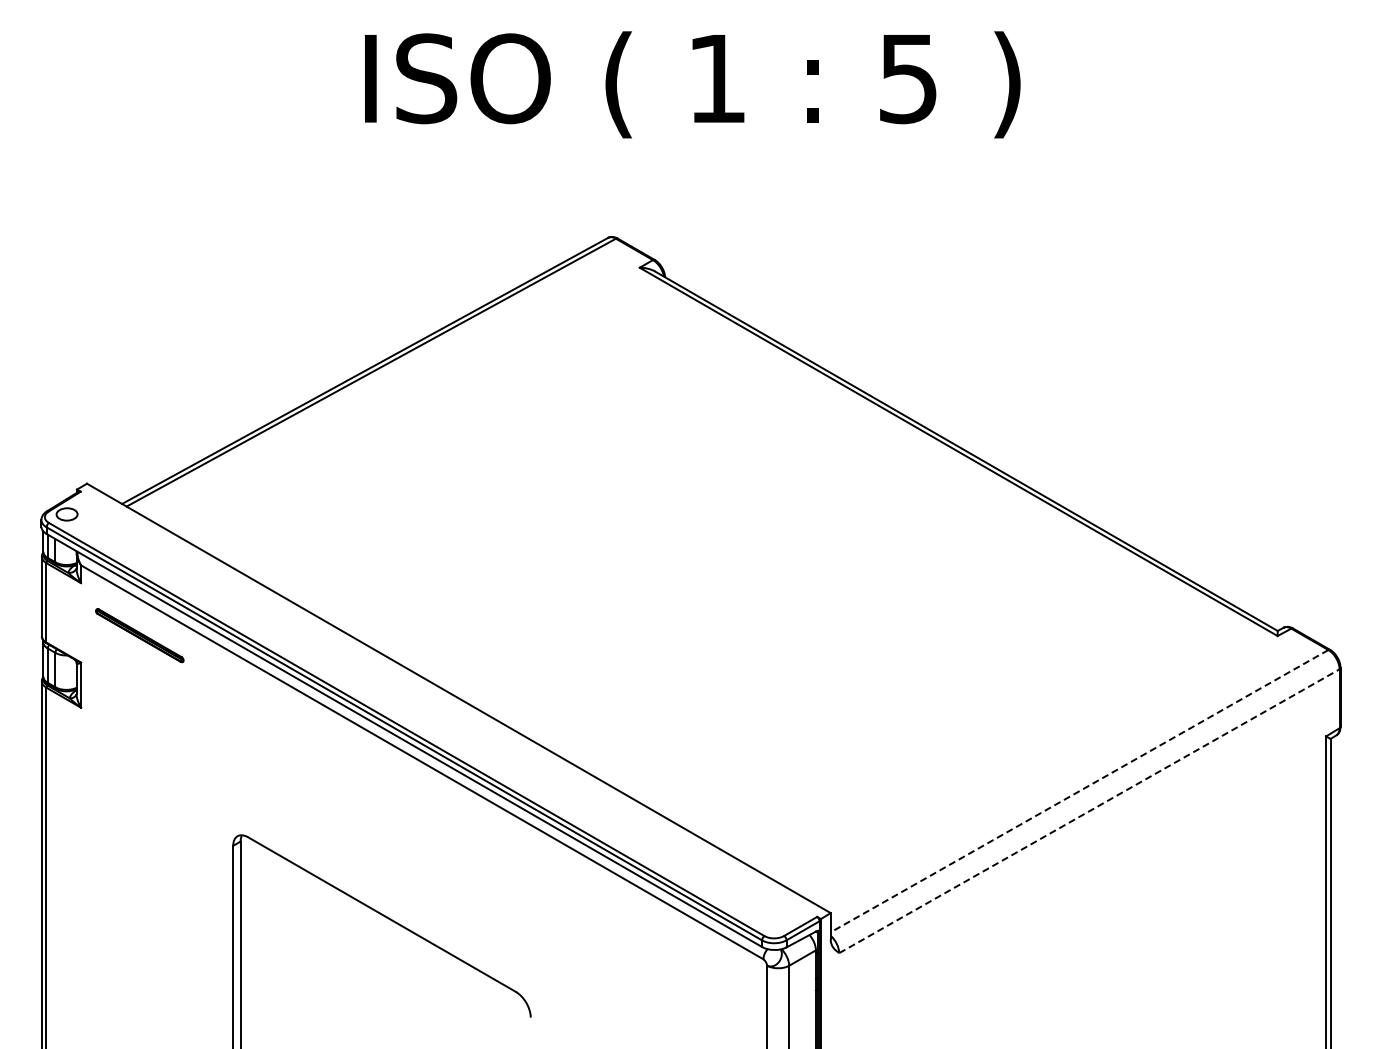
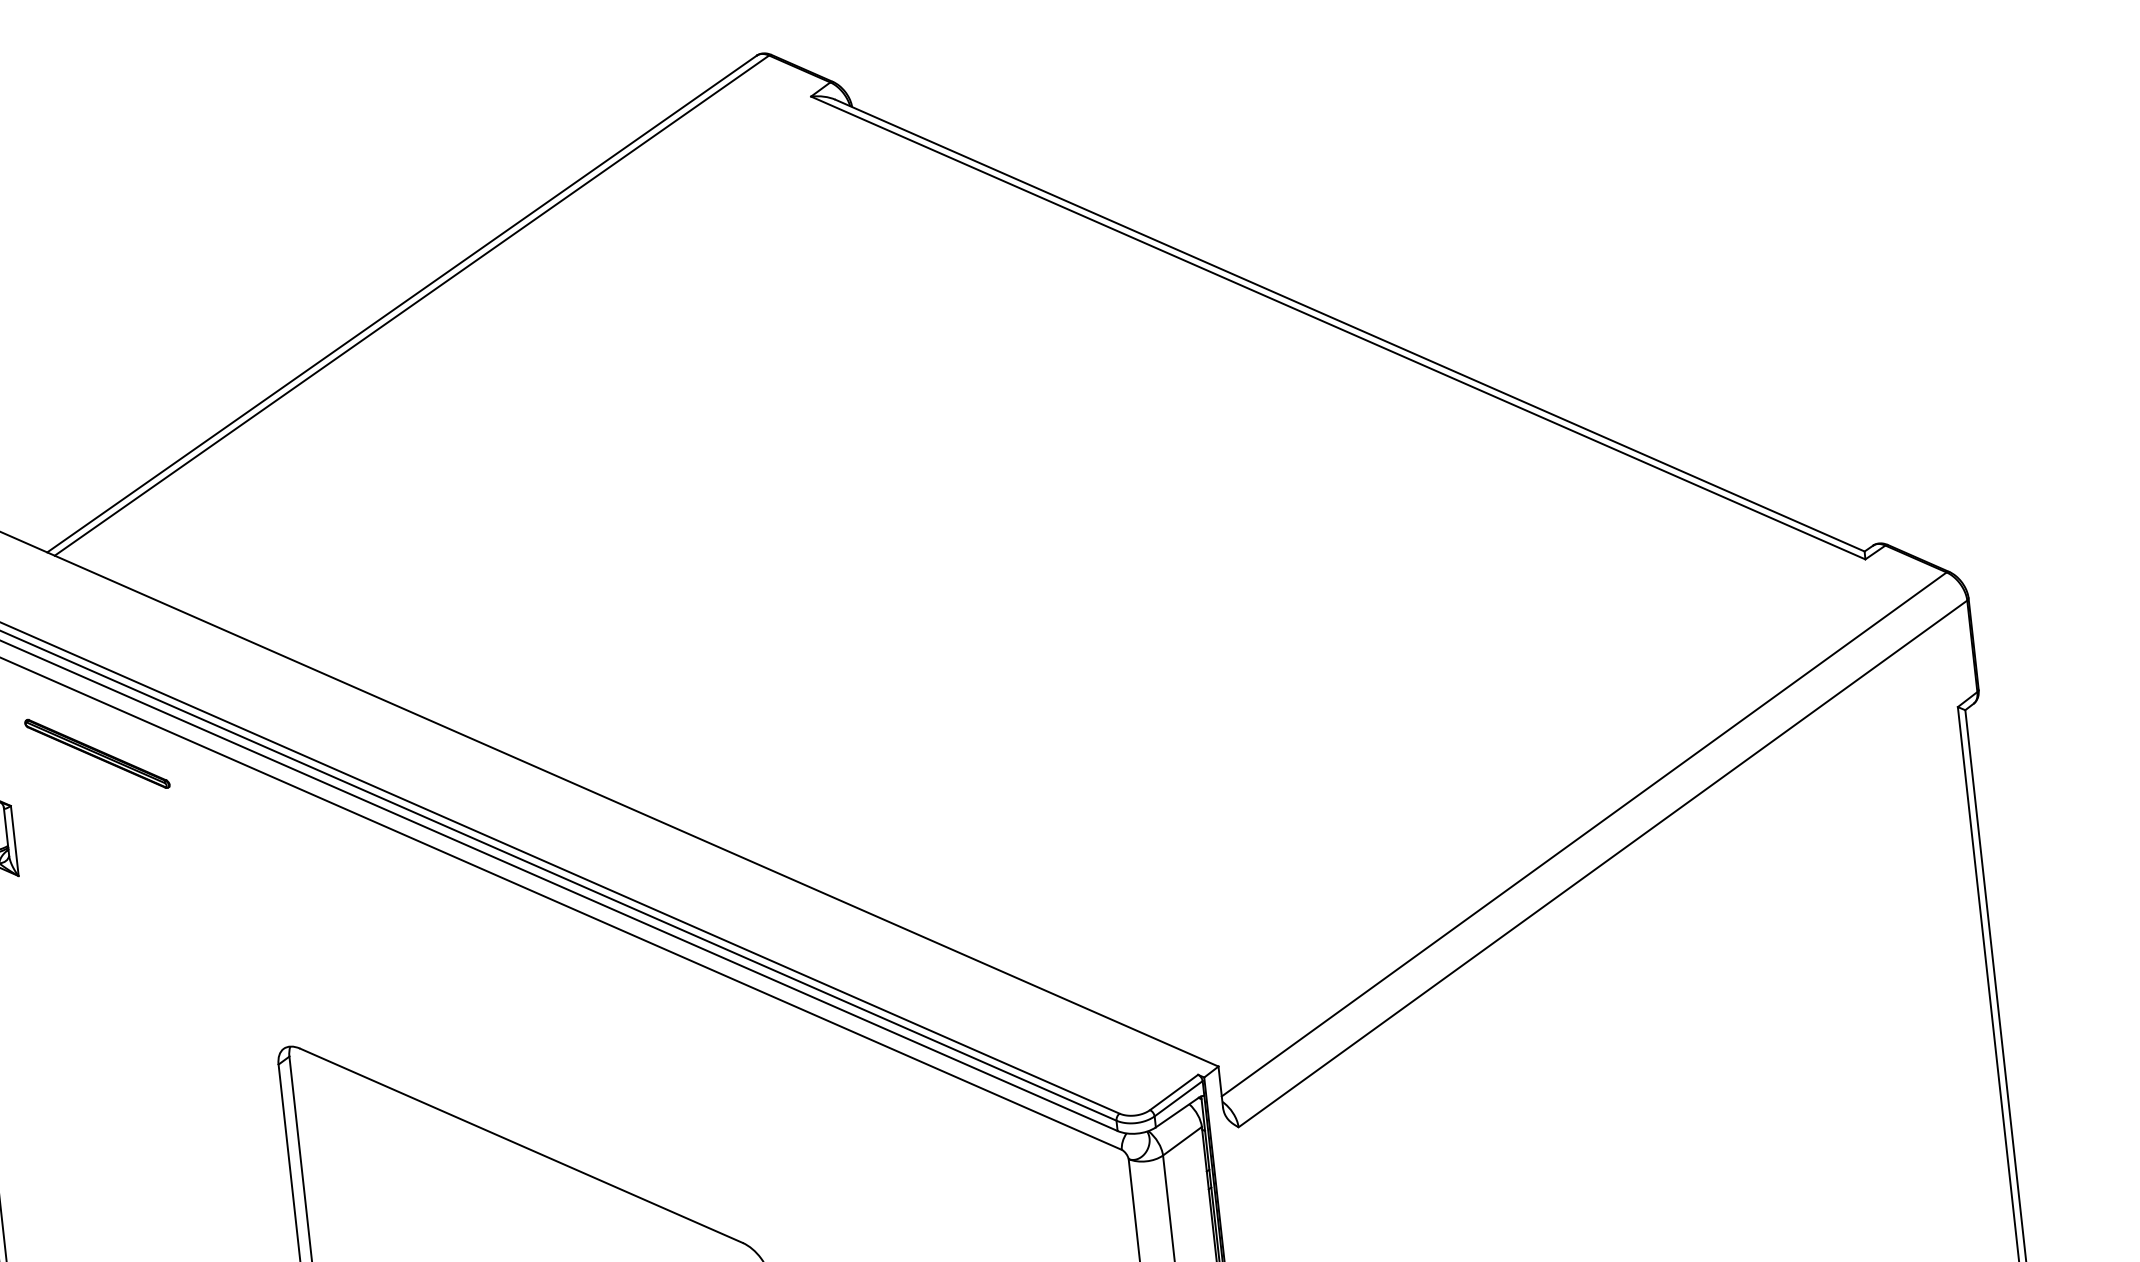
line: (1079, 791) -> (1584, 834), dashed -> solid
line: (1089, 811) -> (1603, 864), dashed -> solid

